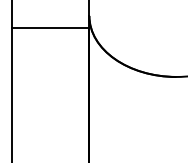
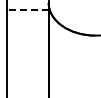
line: (49, 28) -> (27, 9), solid -> dashed

